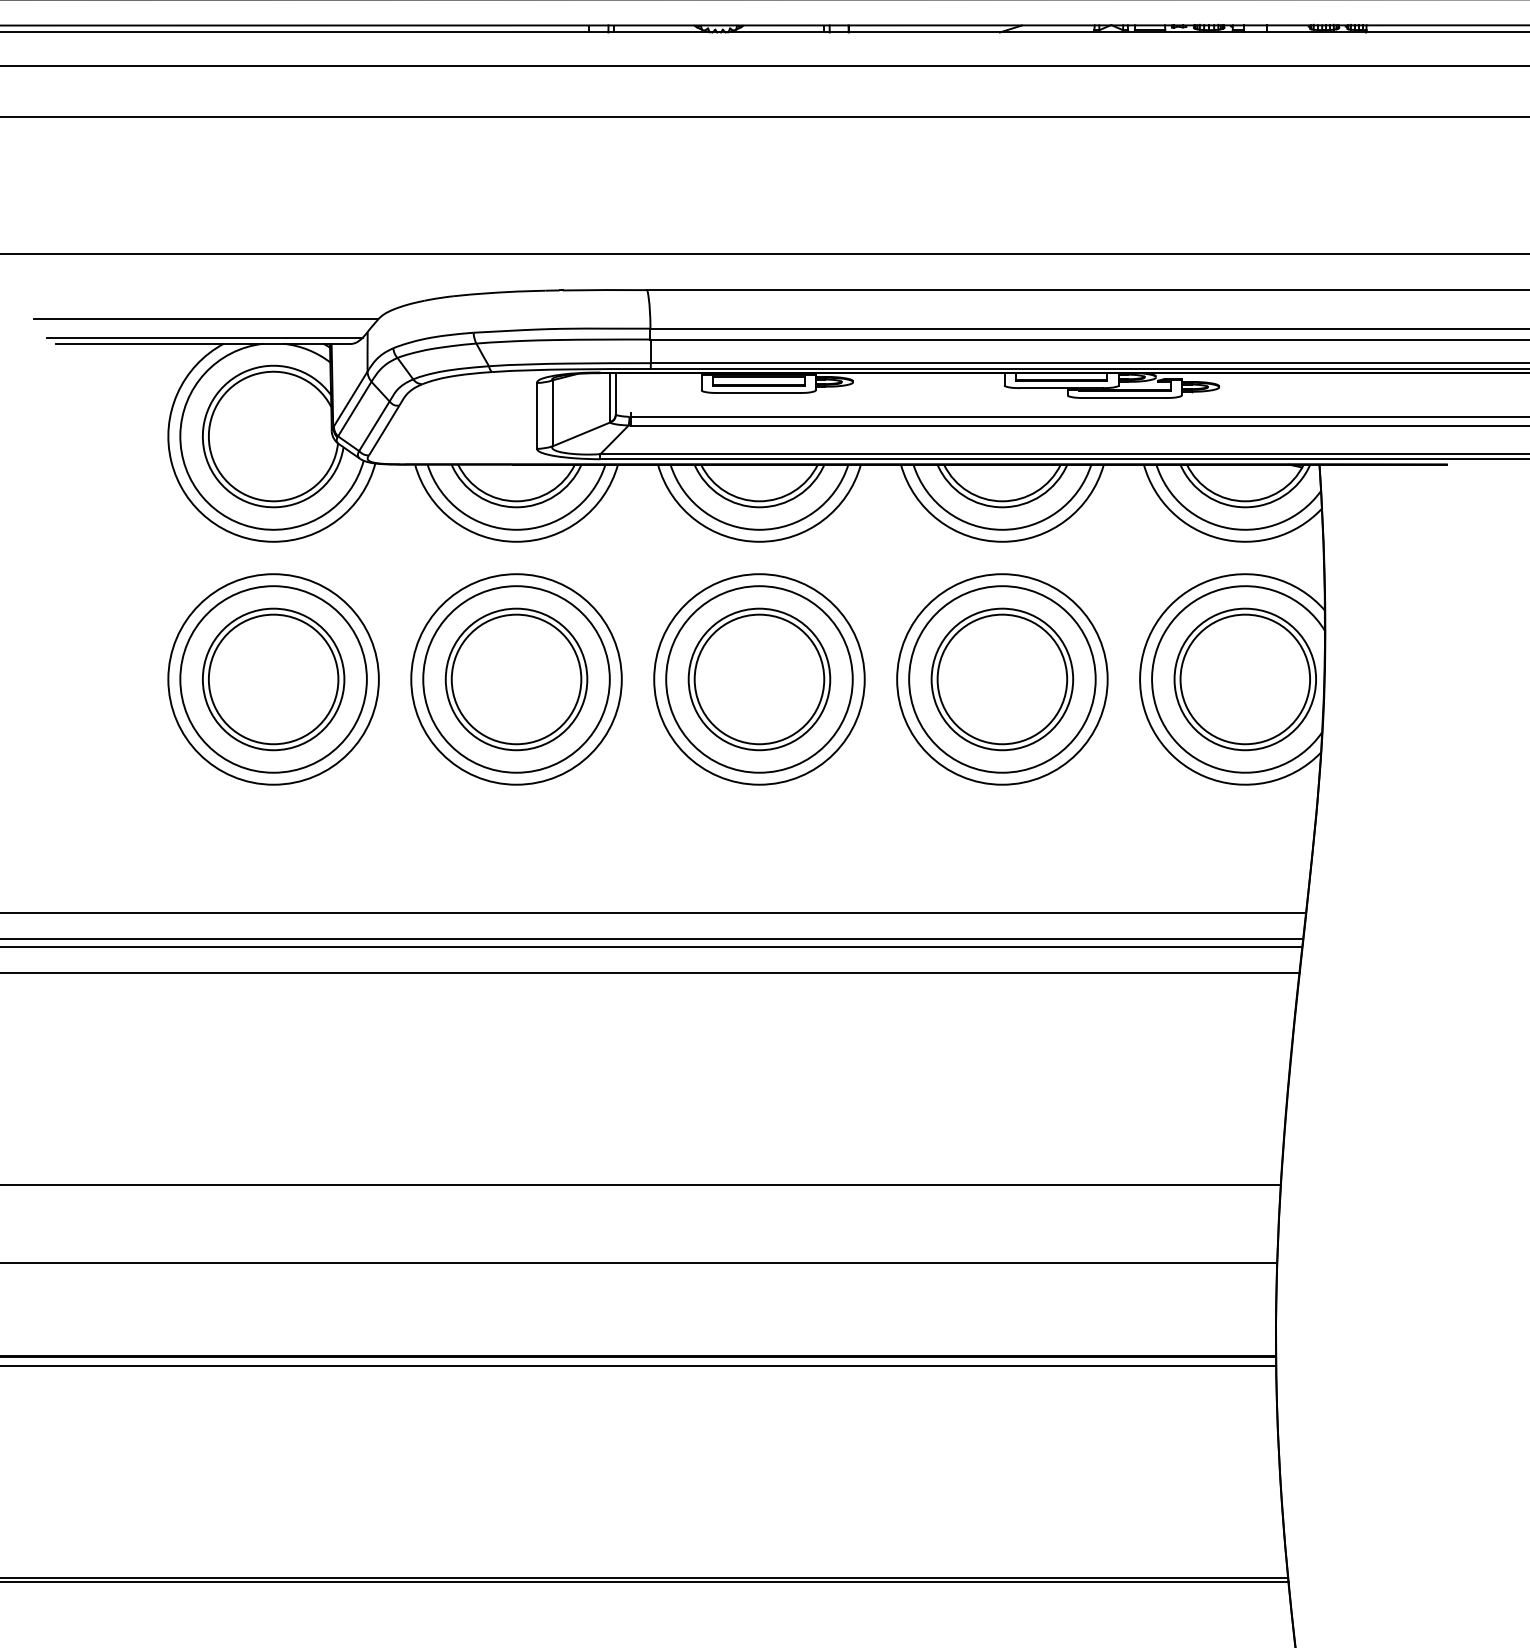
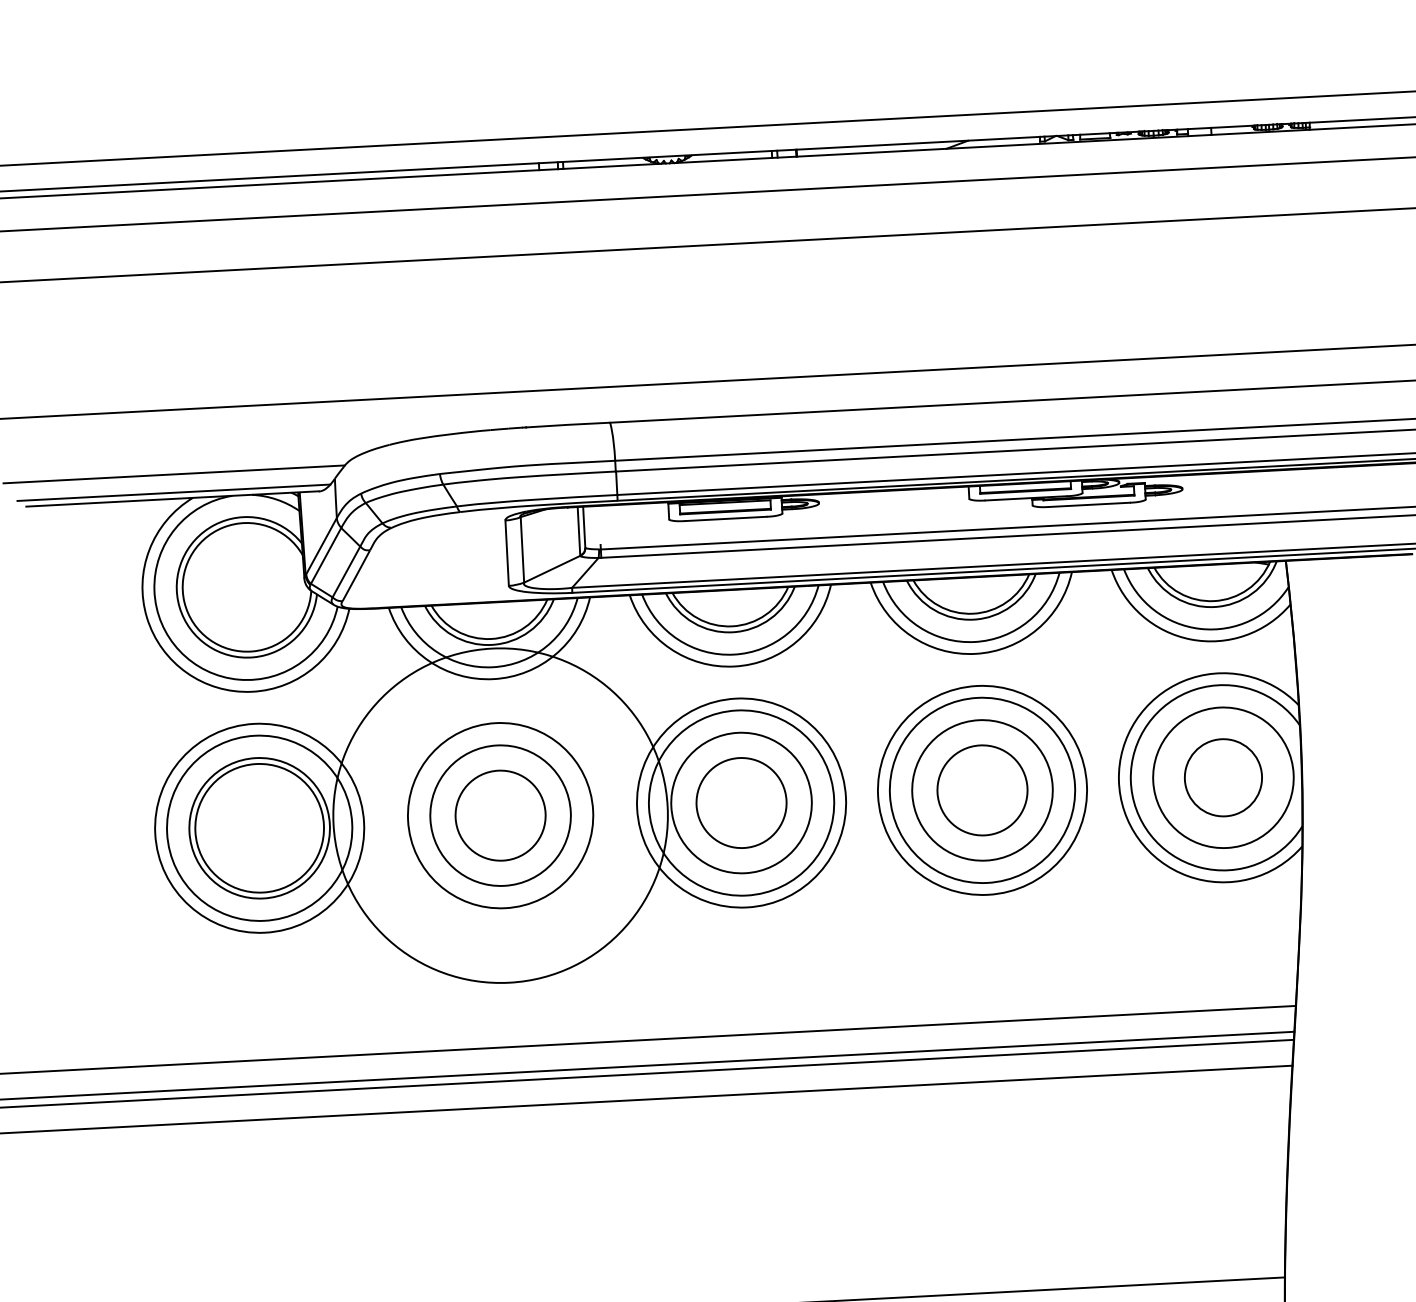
circle: (516, 679) -> (500, 815), size x0.7
circle: (516, 679) -> (500, 815), size x1.6
circle: (759, 679) -> (741, 803), size x0.7
circle: (1002, 679) -> (982, 790), size x0.7
circle: (1245, 679) -> (1223, 777), size x0.6

